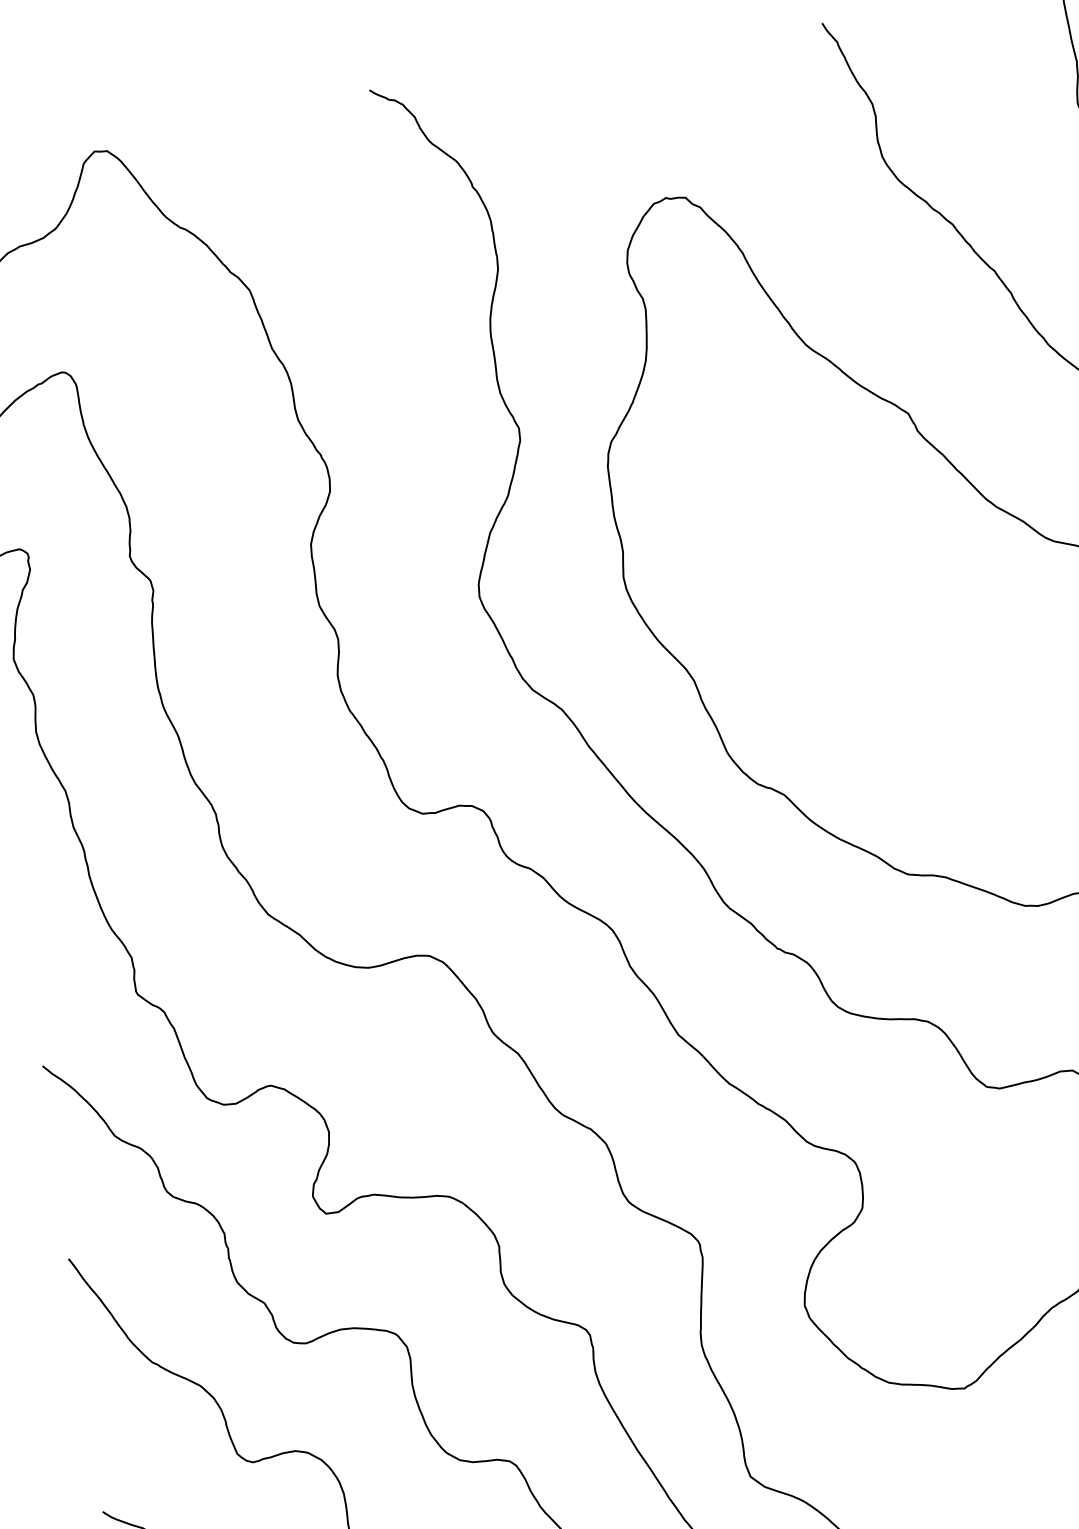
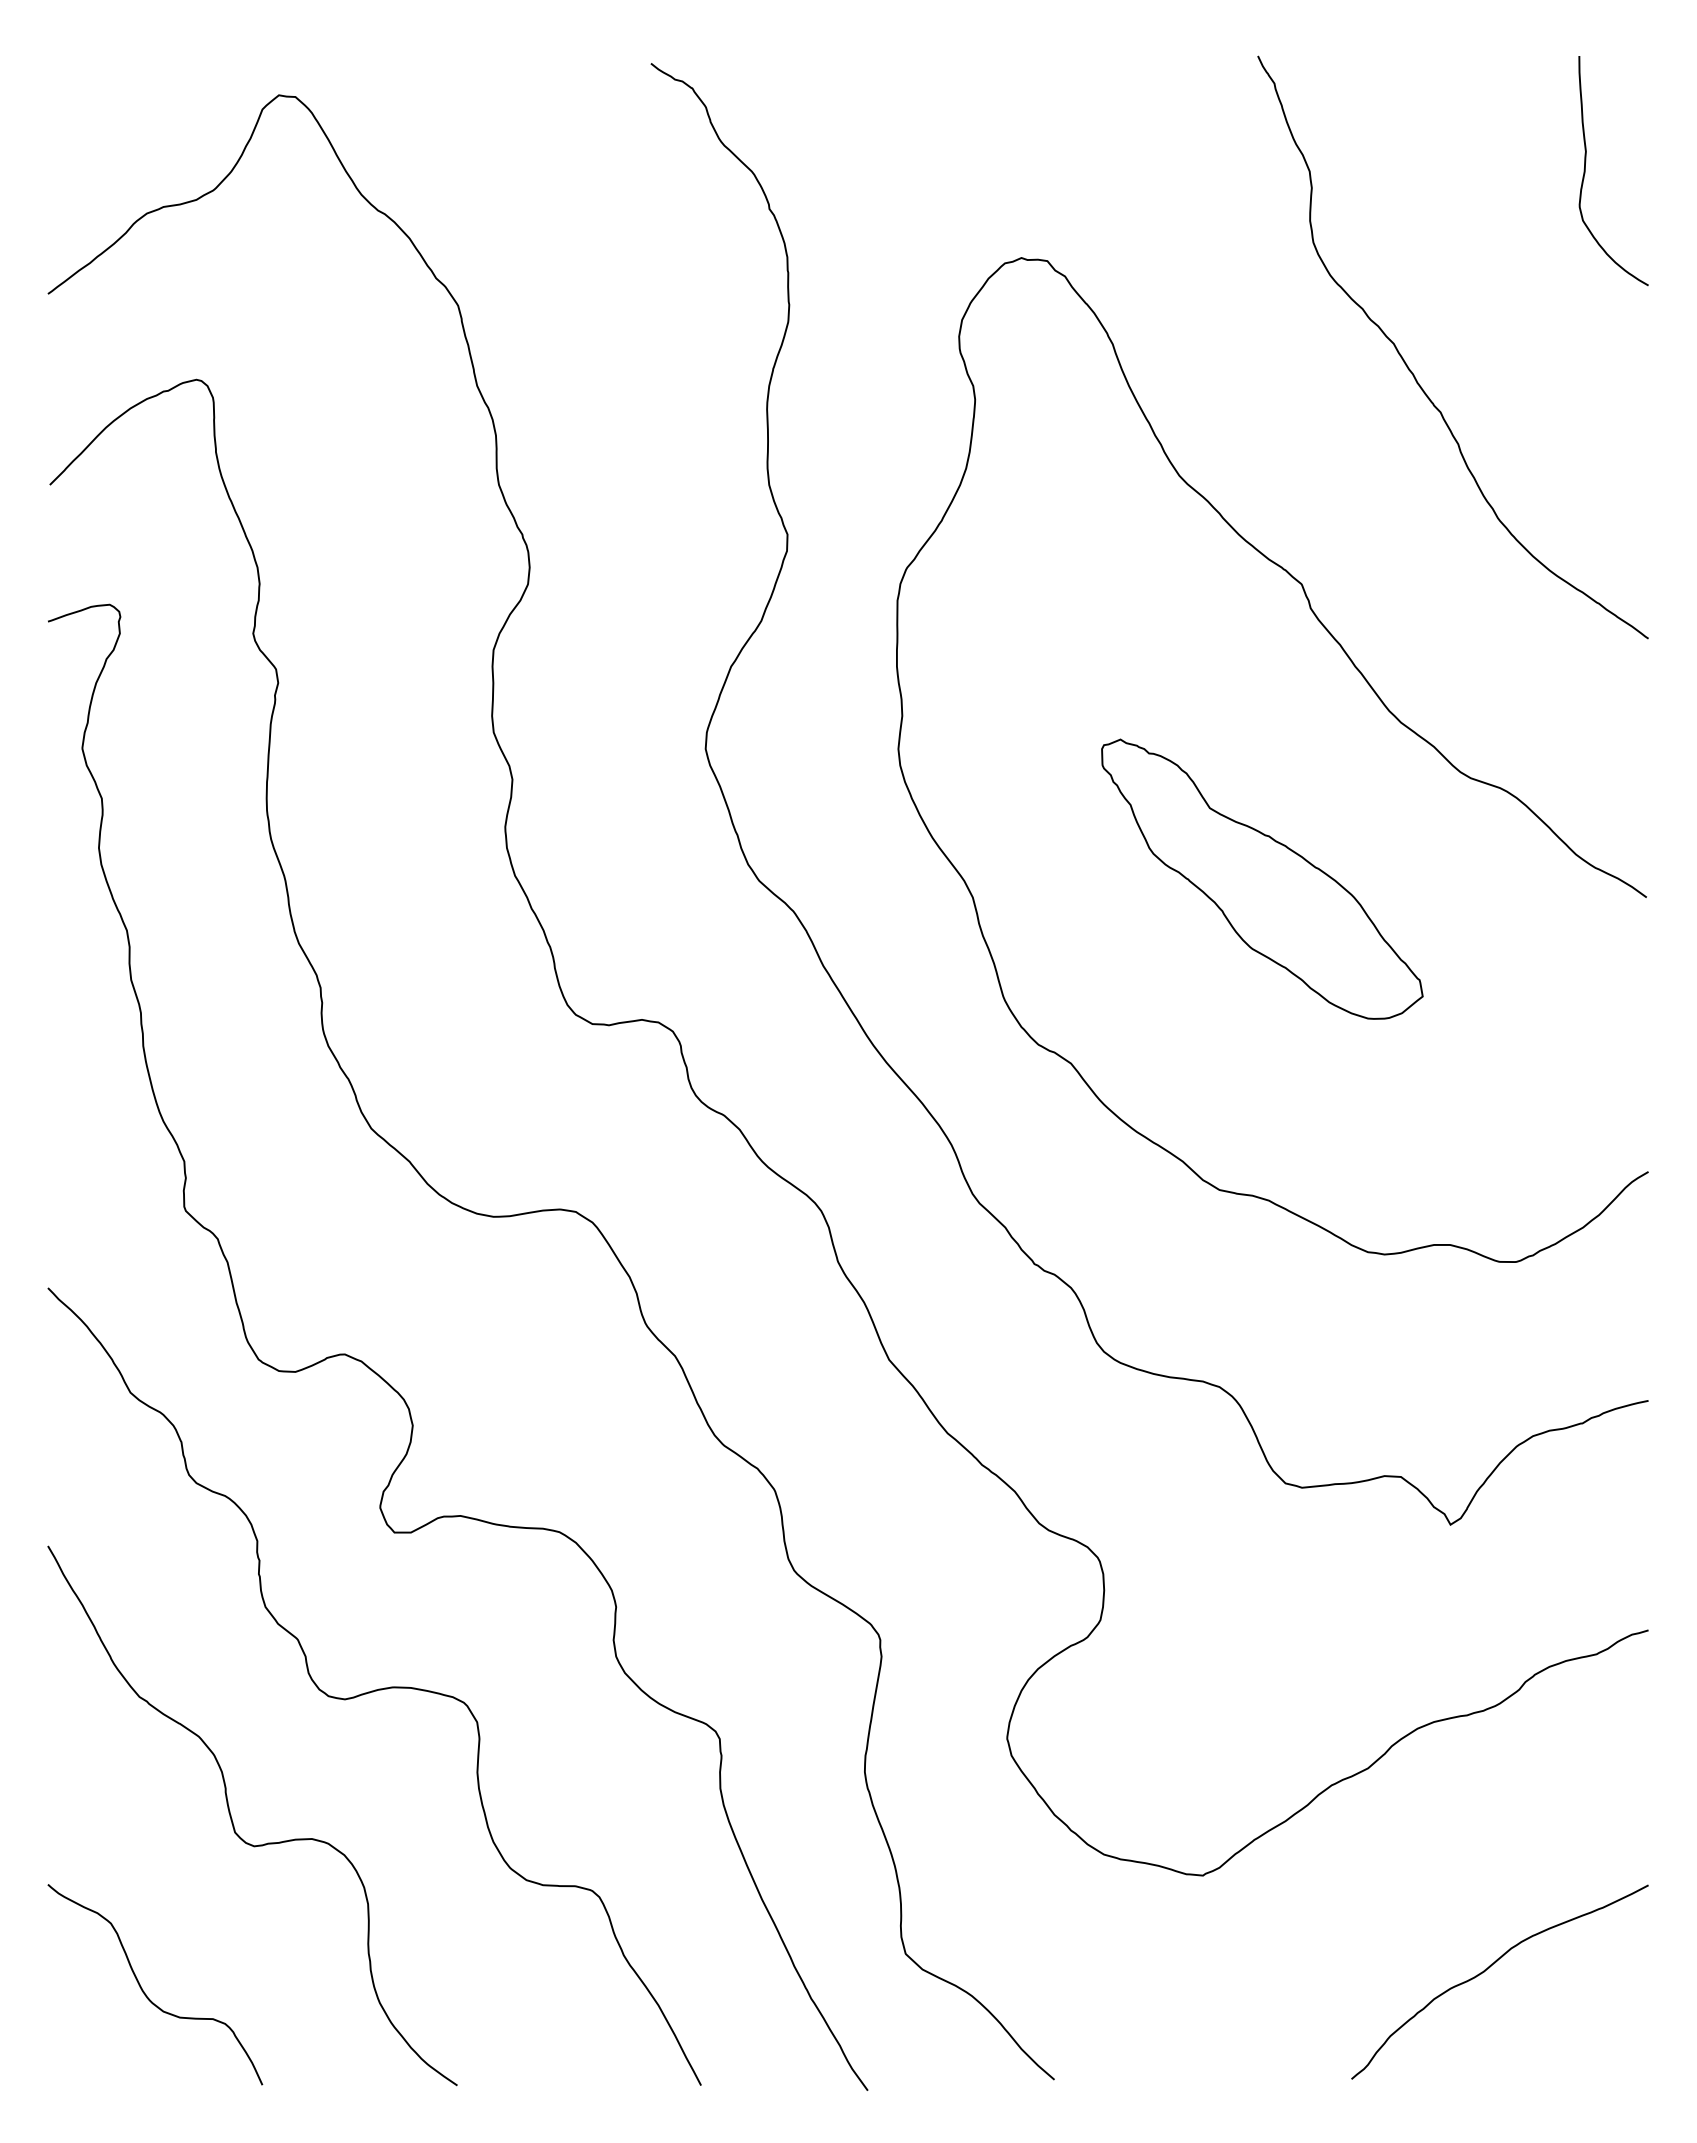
part: (908, 637) -> (1262, 878), added

